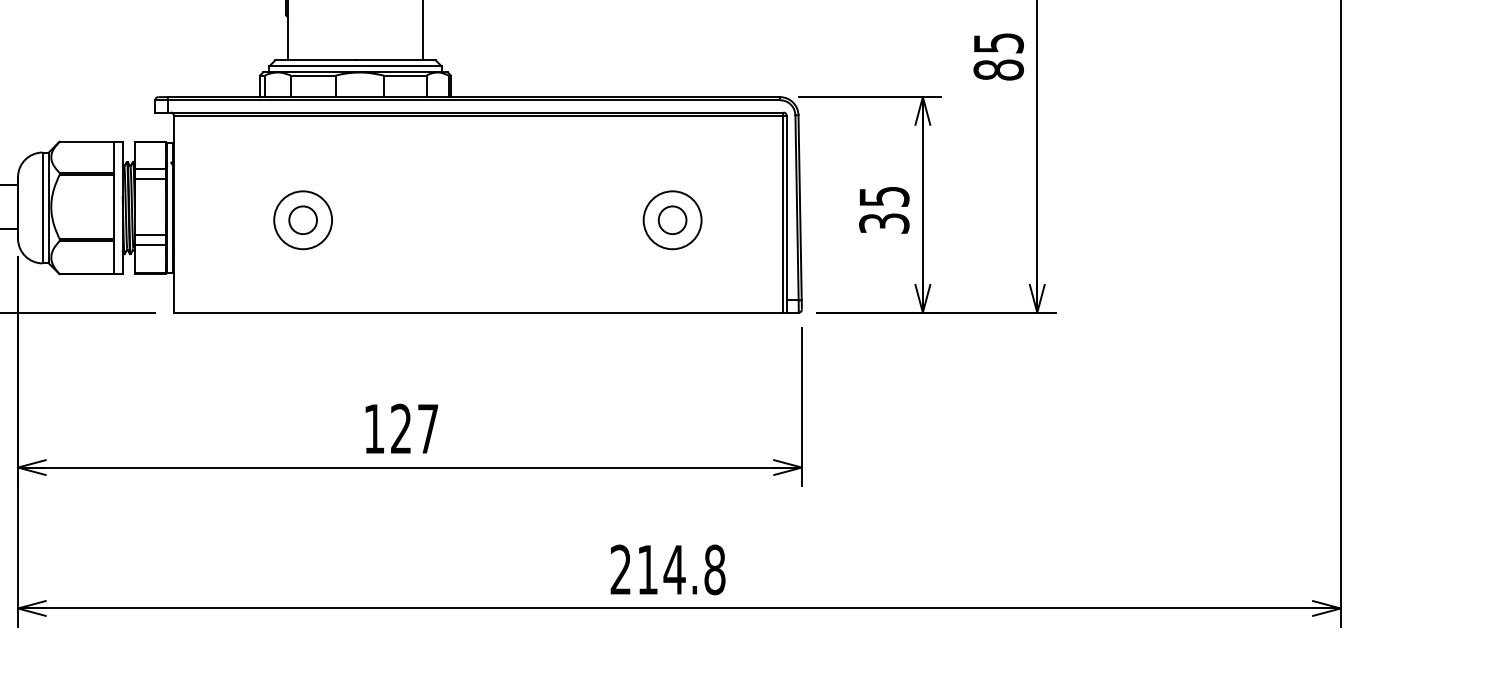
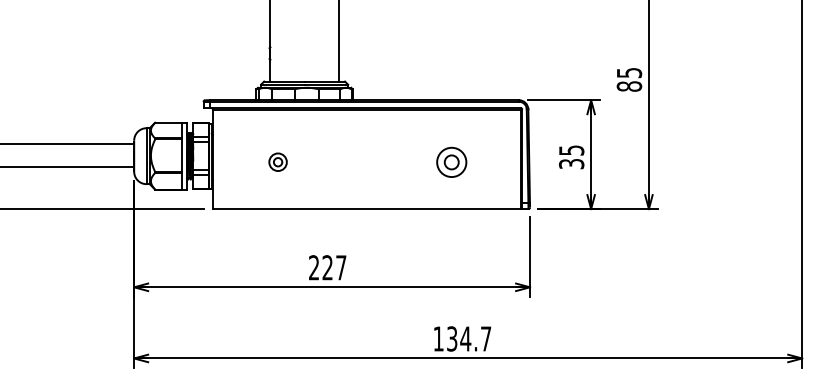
part: (301, 218) -> (277, 161), size x0.6
part: (672, 218) -> (451, 161), moved
text: (373, 428) -> (313, 267), 127 -> 227
text: (668, 568) -> (462, 338), 214.8 -> 134.7

